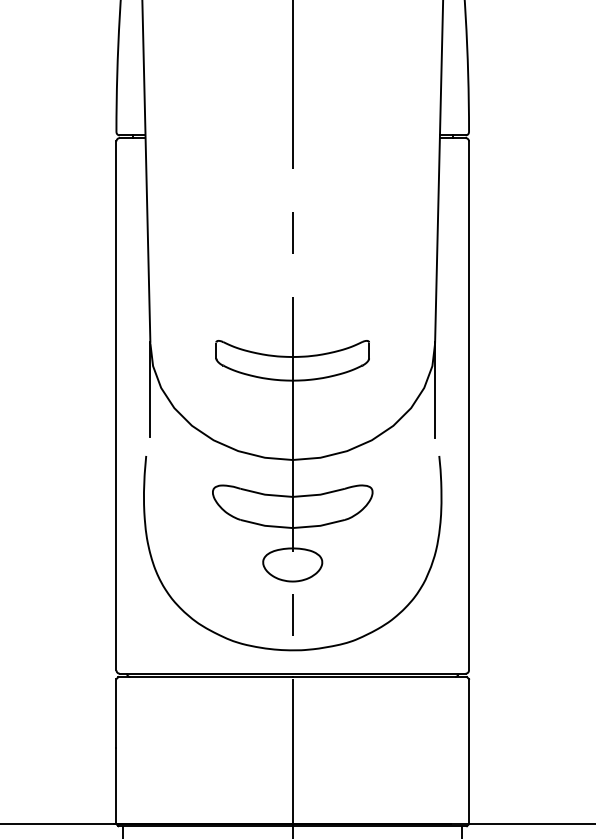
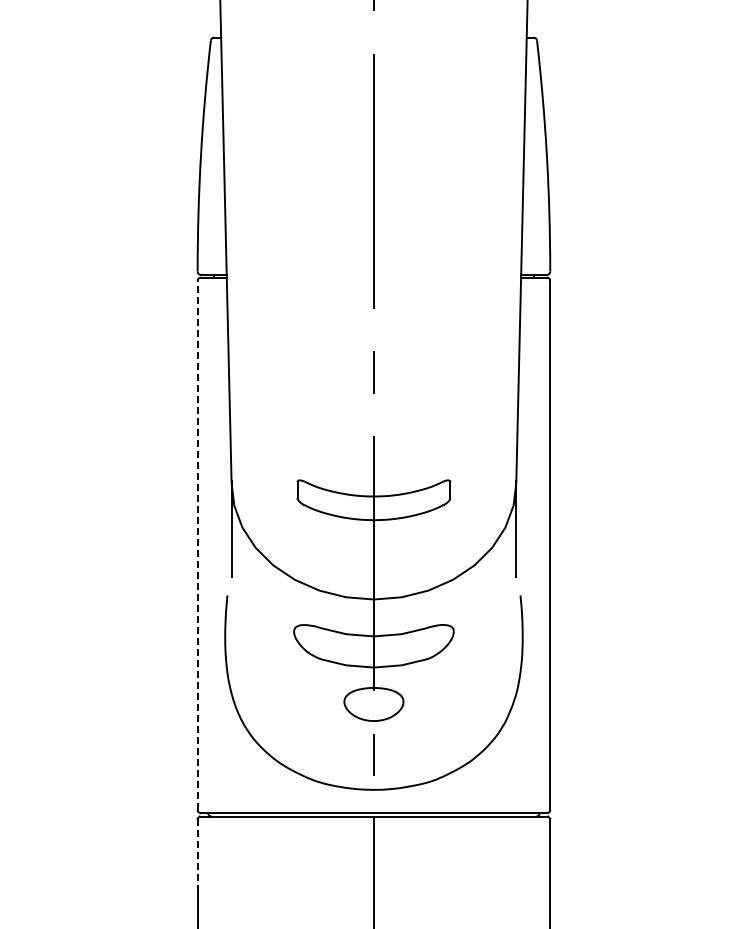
line: (116, 404) -> (197, 544), solid -> dashed
line: (116, 713) -> (197, 853), solid -> dashed

